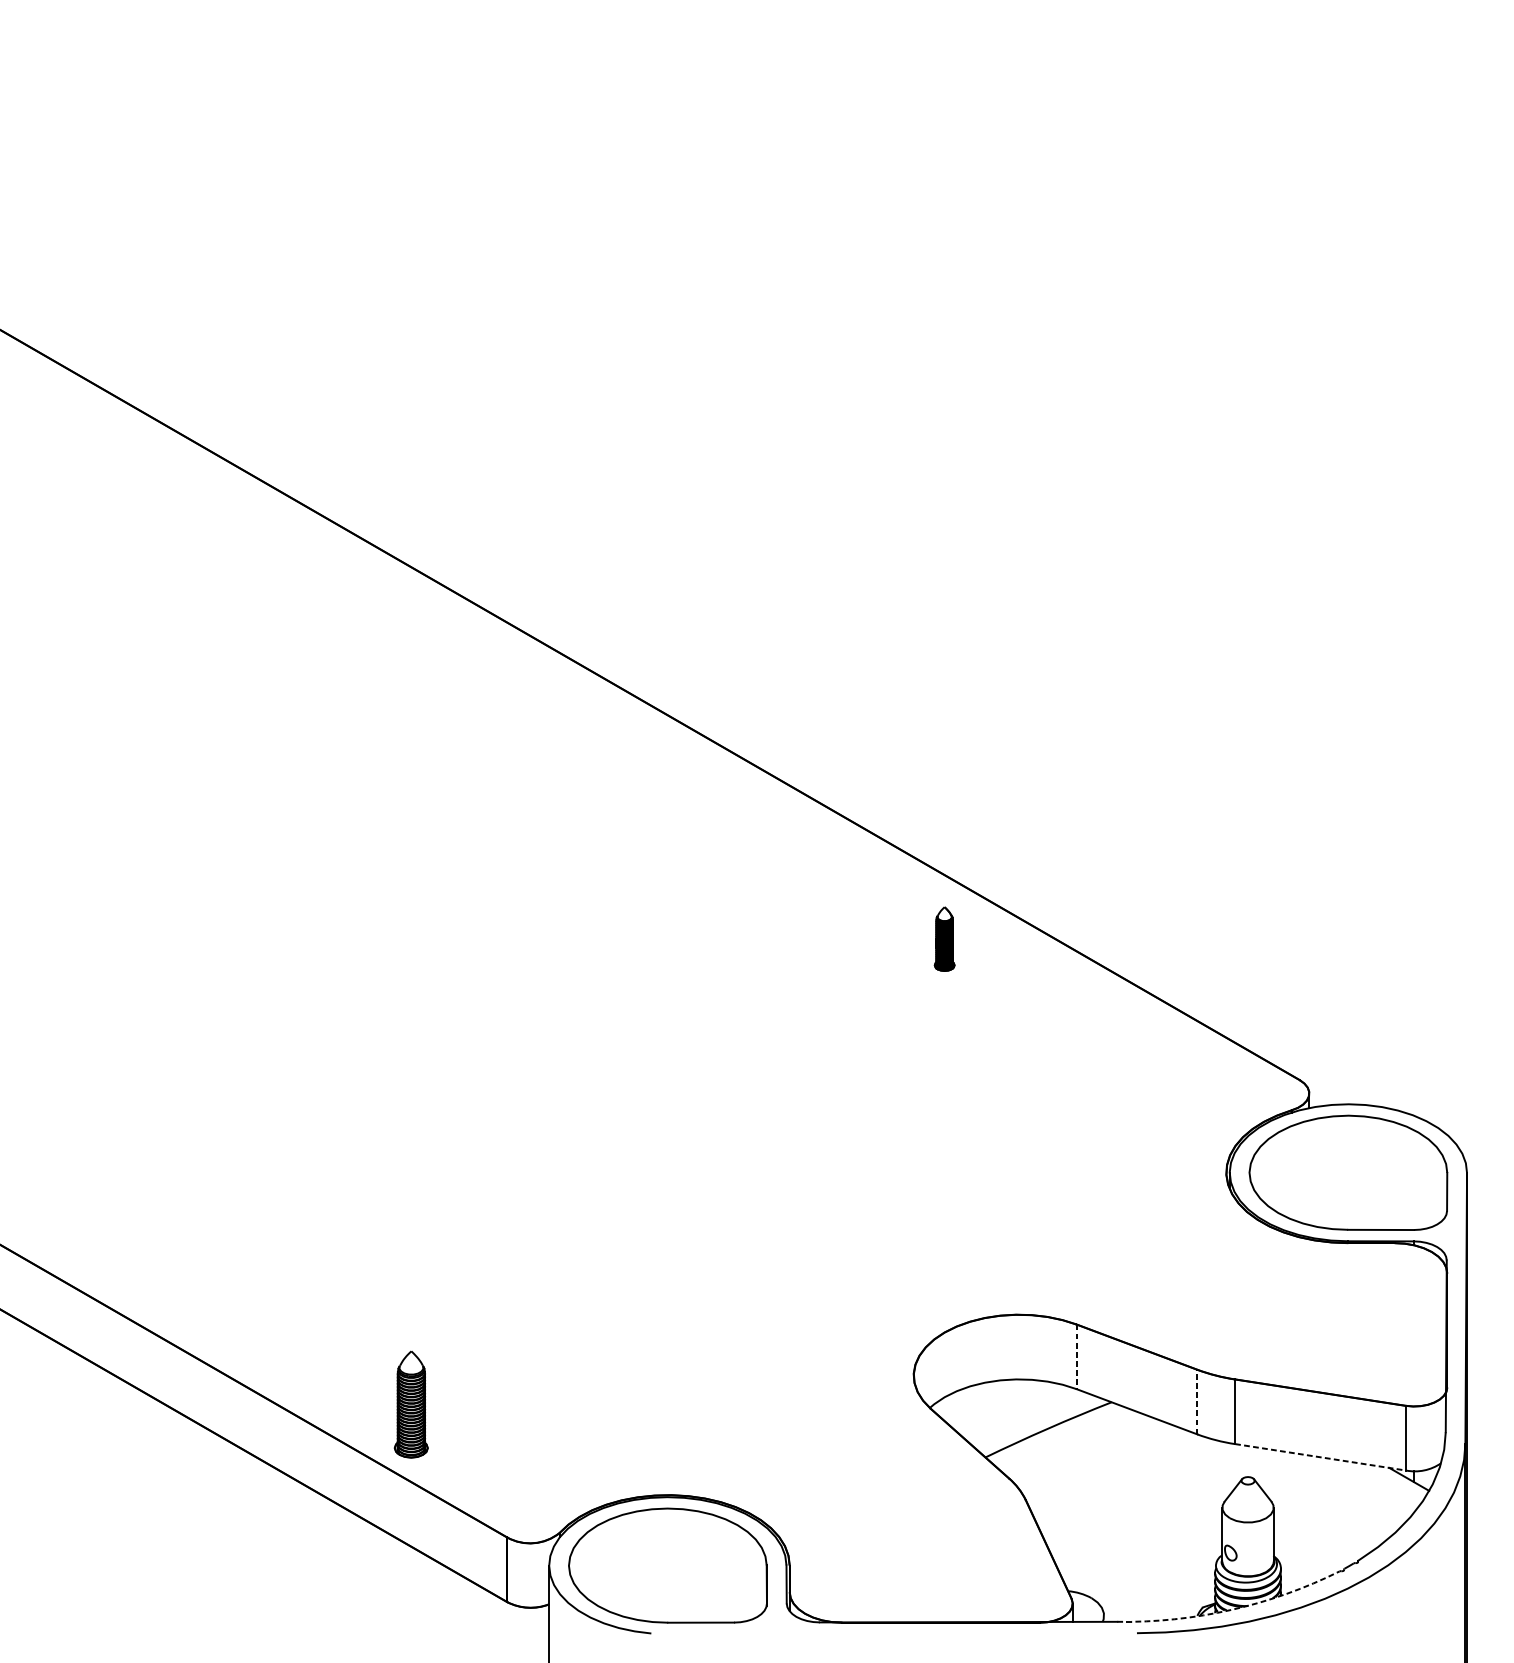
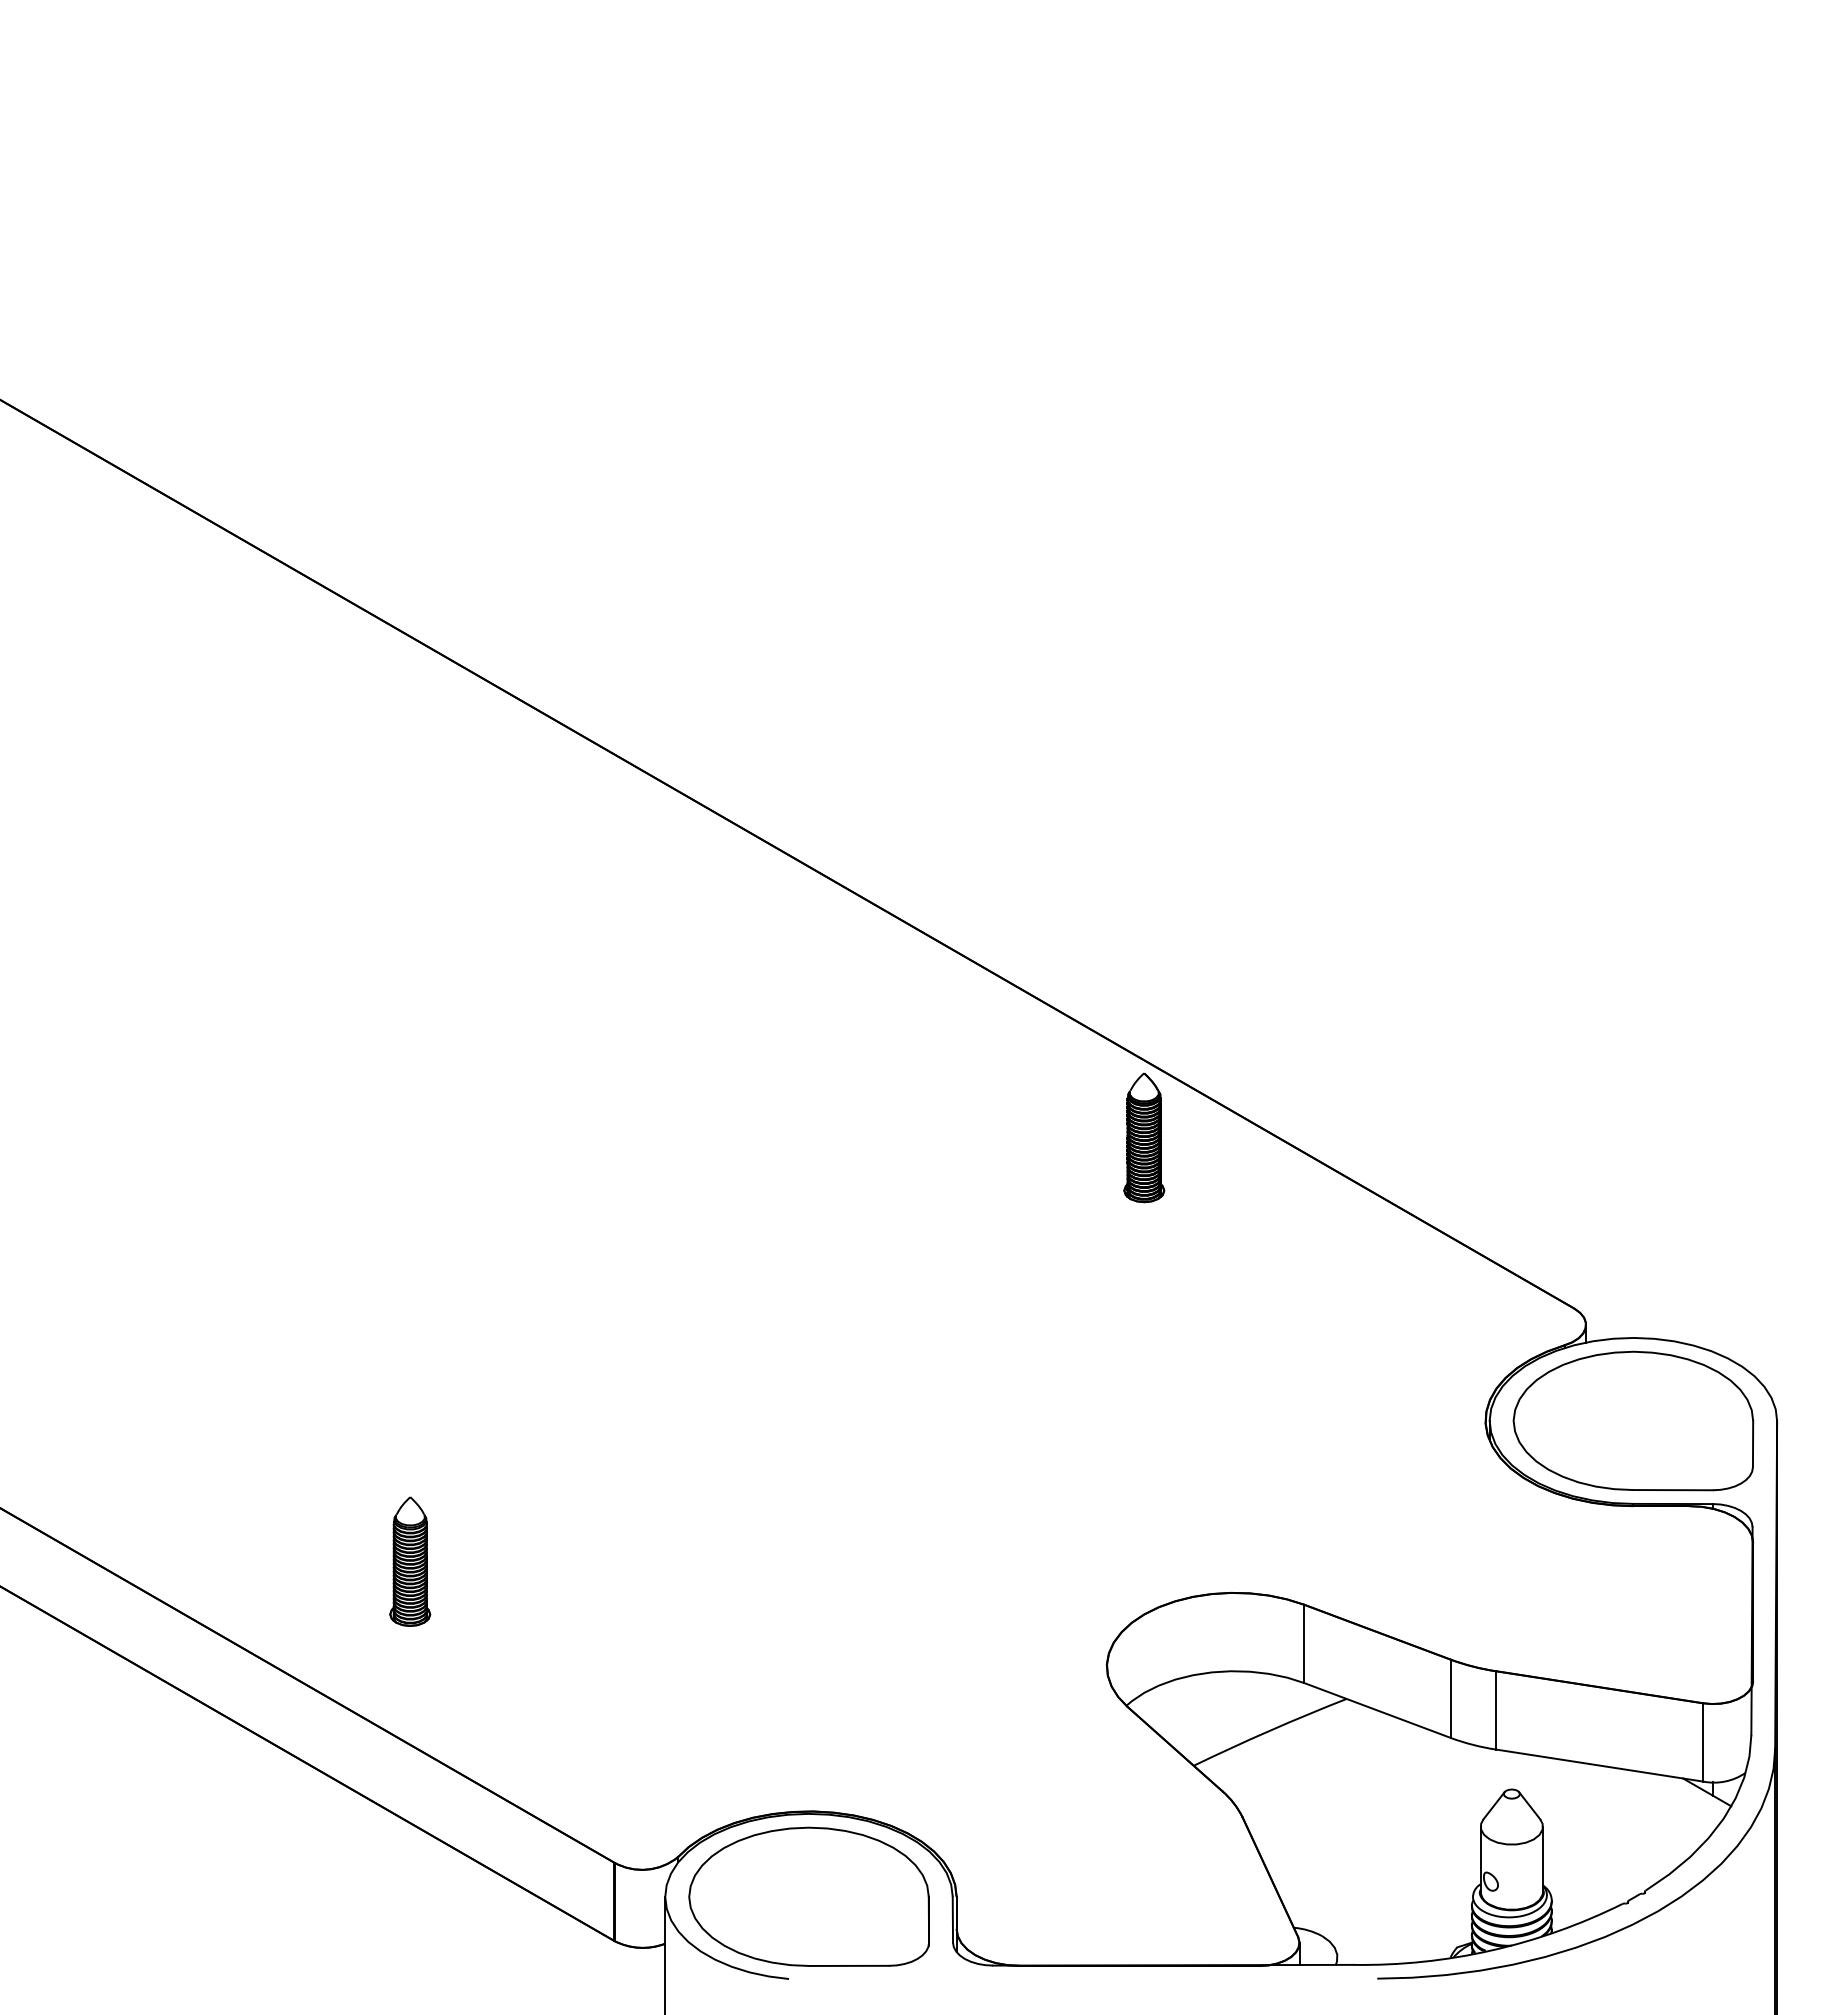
part: (944, 938) -> (1144, 1137), size x1.67
line: (1076, 1357) -> (1304, 1644), dashed -> solid
line: (1197, 1401) -> (1450, 1698), dashed -> solid
part: (411, 1404) -> (410, 1561), moved
line: (1320, 1457) -> (1599, 1765), dashed -> solid
arc: (1231, 1609) -> (1491, 1950), dashed -> solid

